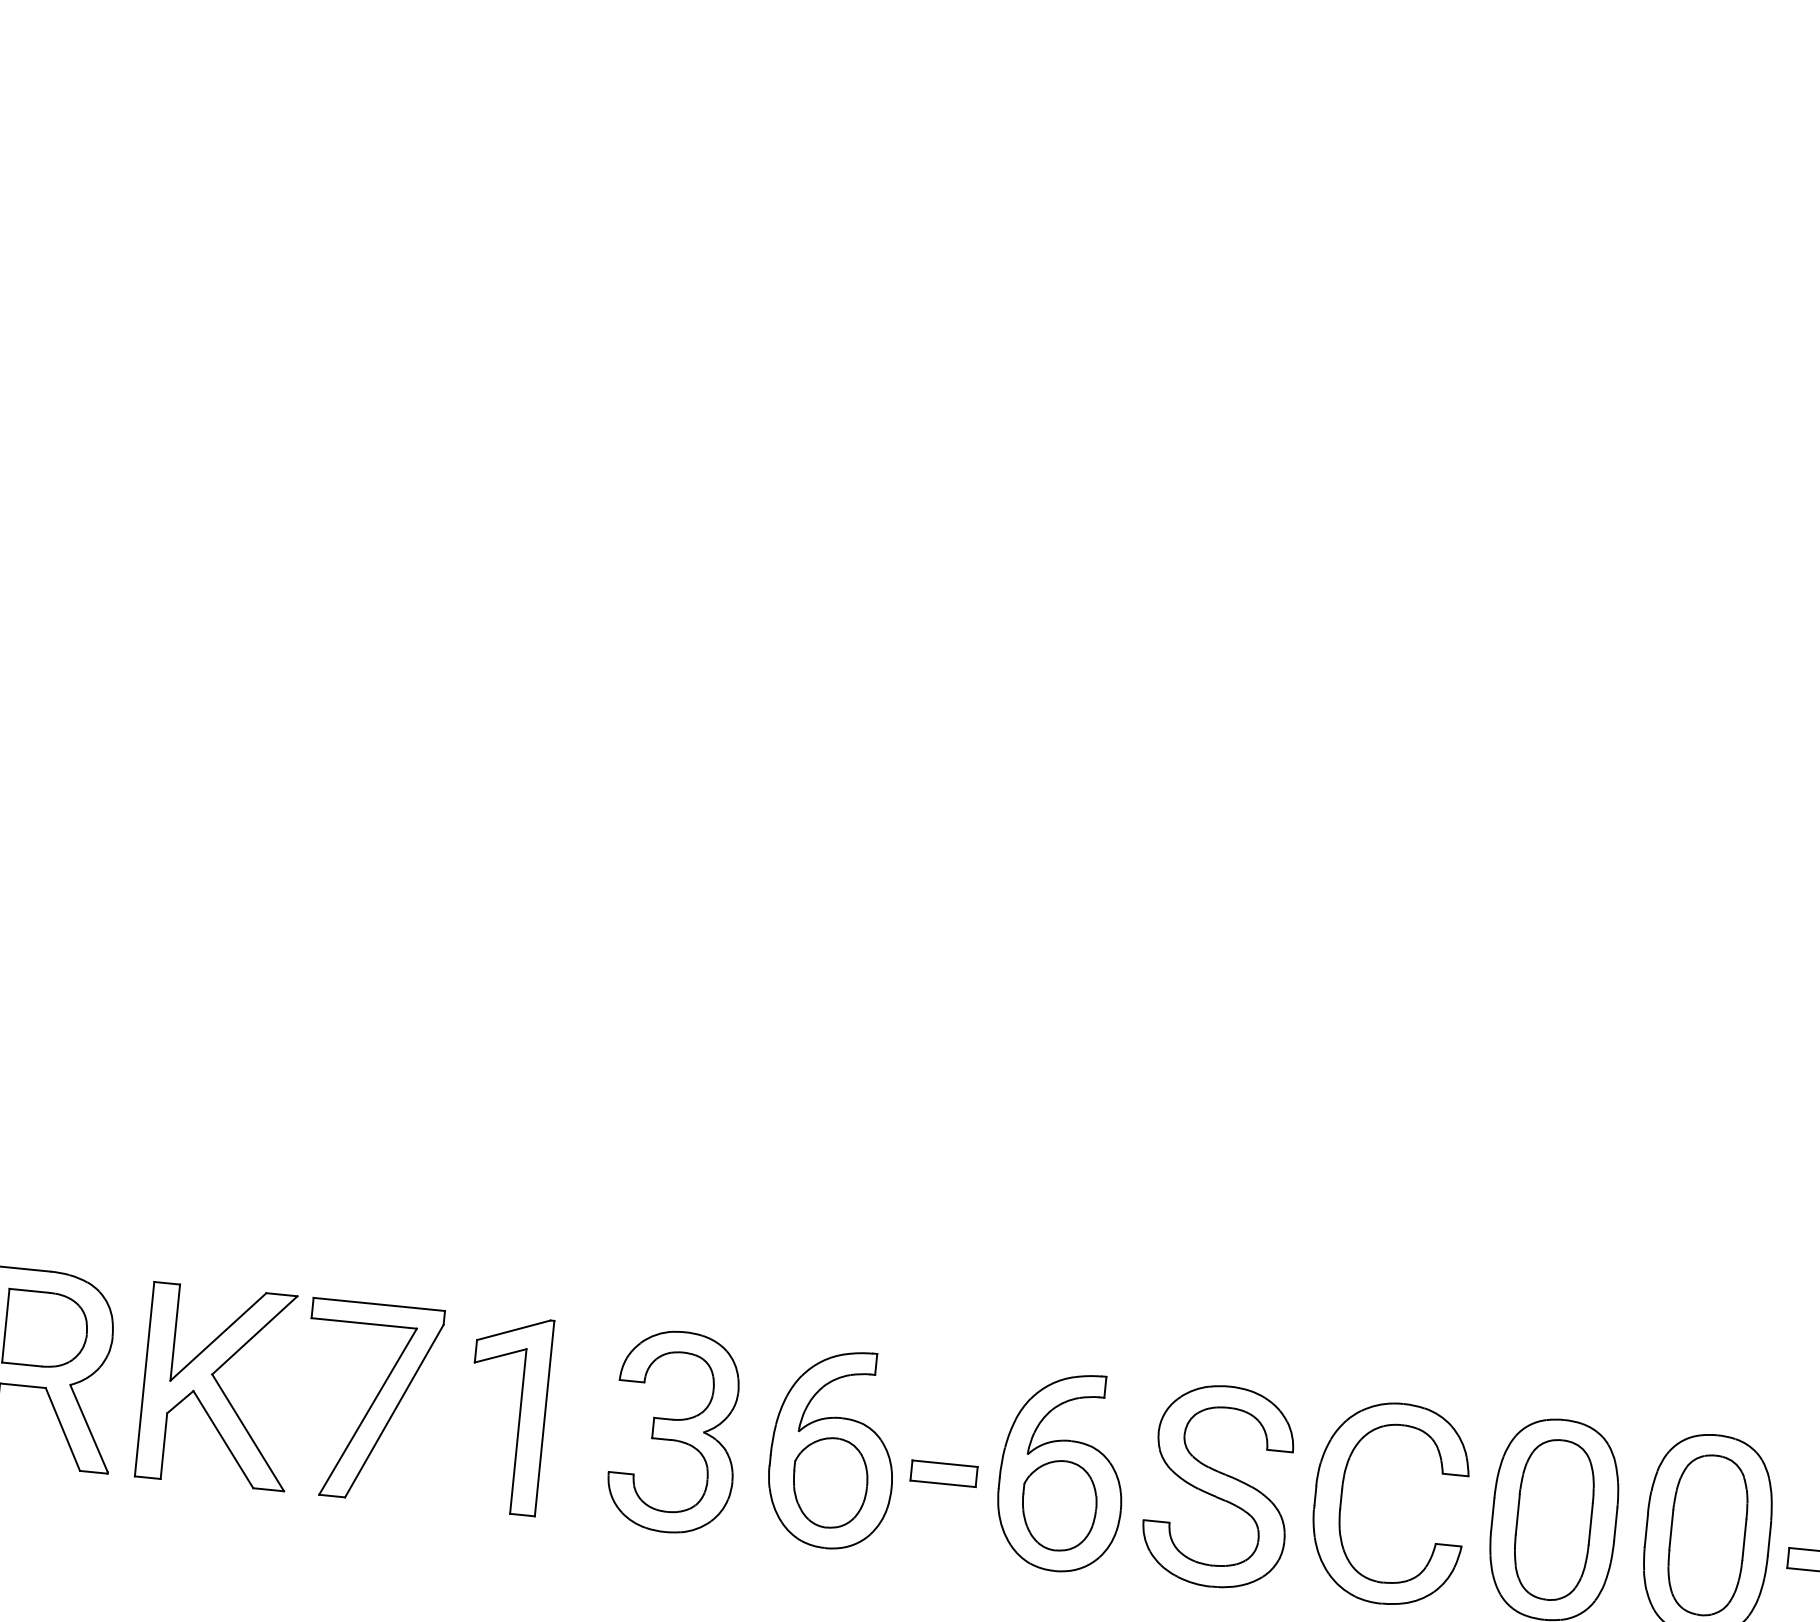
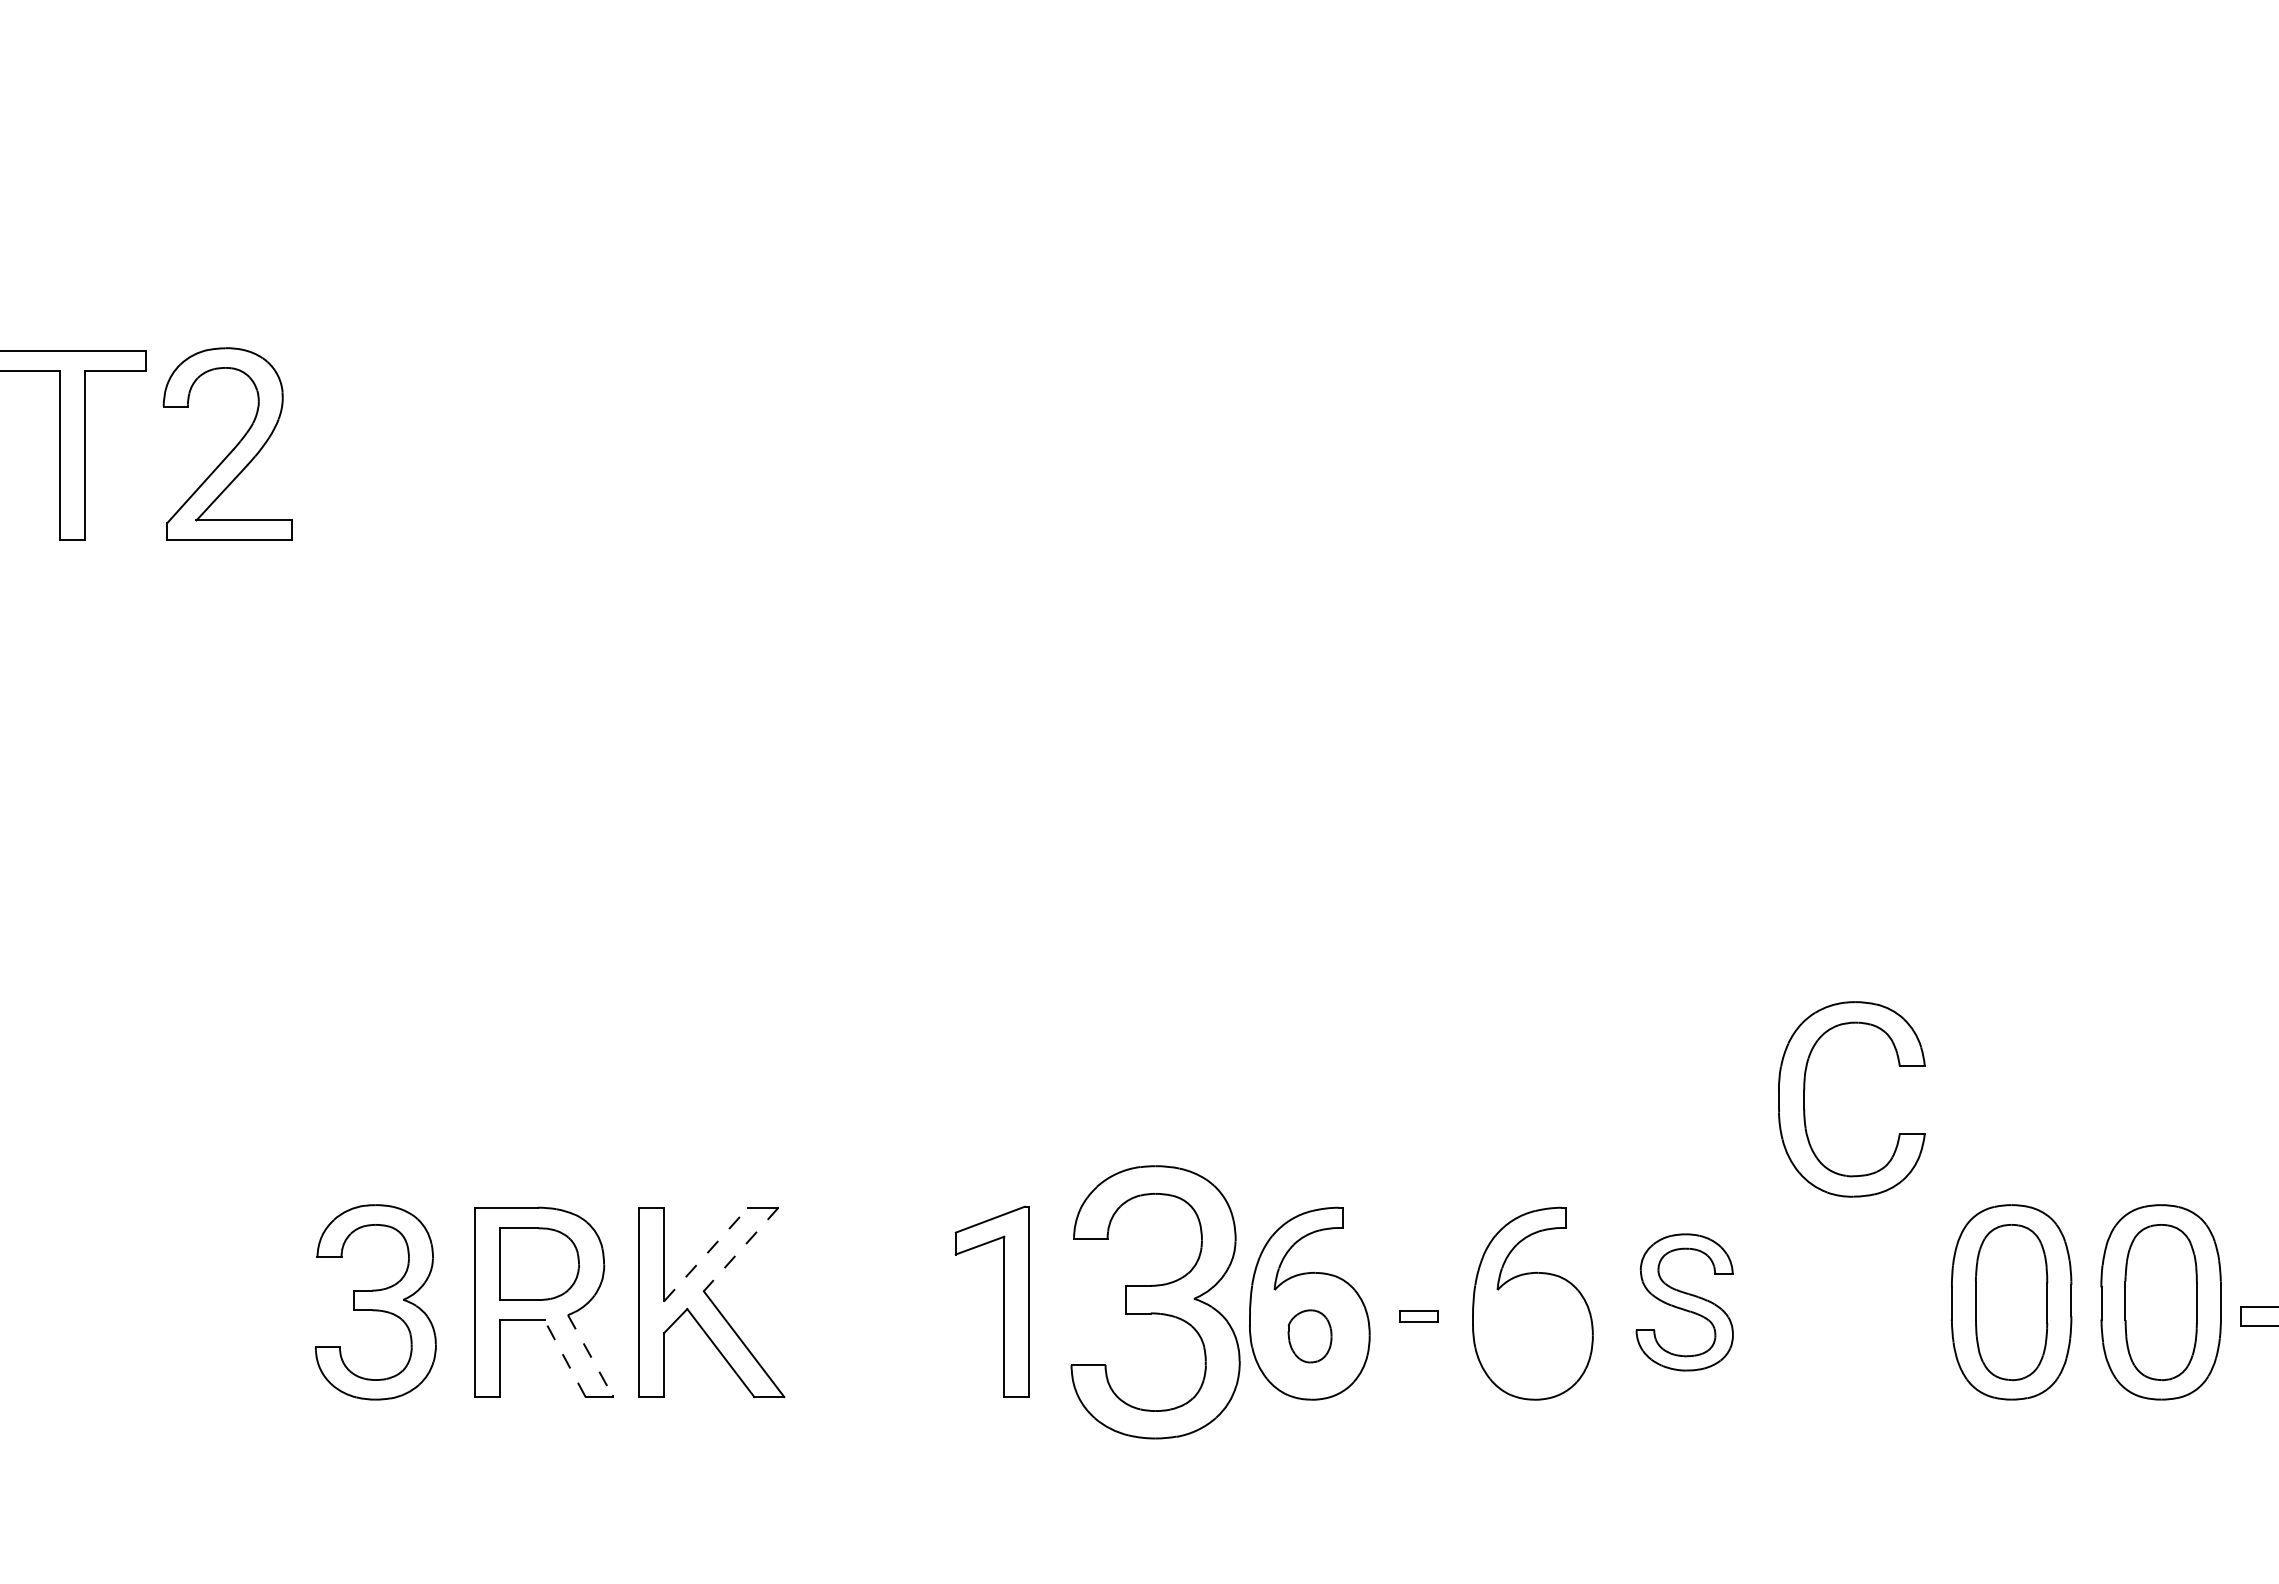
line: (254, 1335) -> (740, 1249), solid -> dashed
line: (218, 1336) -> (706, 1254), solid -> dashed
part: (369, 1401) -> (858, 1302), removed
line: (89, 1428) -> (590, 1355), solid -> dashed
line: (62, 1429) -> (564, 1358), solid -> dashed
part: (674, 1432) -> (1155, 1302), size x1.4
part: (943, 1473) -> (1418, 1316), size x0.6
part: (829, 1482) -> (1309, 1336), size x0.6
part: (1218, 1486) -> (1684, 1302), size x0.7
part: (1343, 1489) -> (1805, 1090), moved
part: (1058, 1505) -> (1532, 1336), removed

